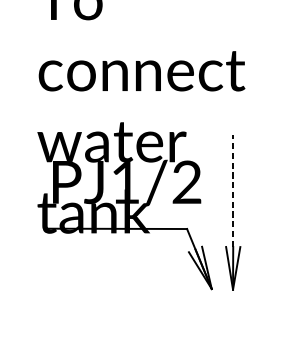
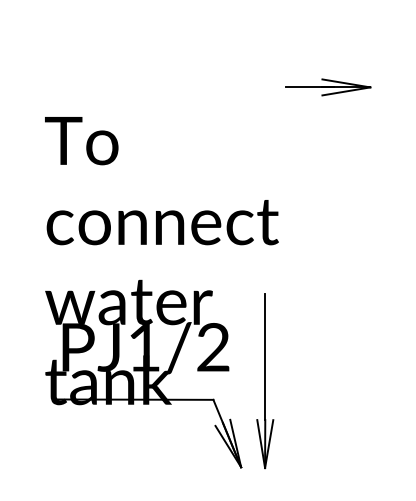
line: (233, 190) -> (265, 356), dashed -> solid

